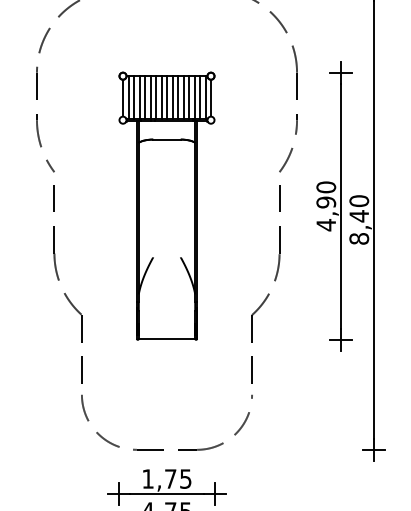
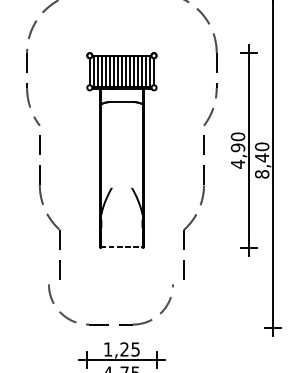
line: (167, 338) -> (122, 247), solid -> dashed
part: (163, 449) -> (108, 324), moved
text: (170, 478) -> (124, 349), 1,75 -> 1,25

